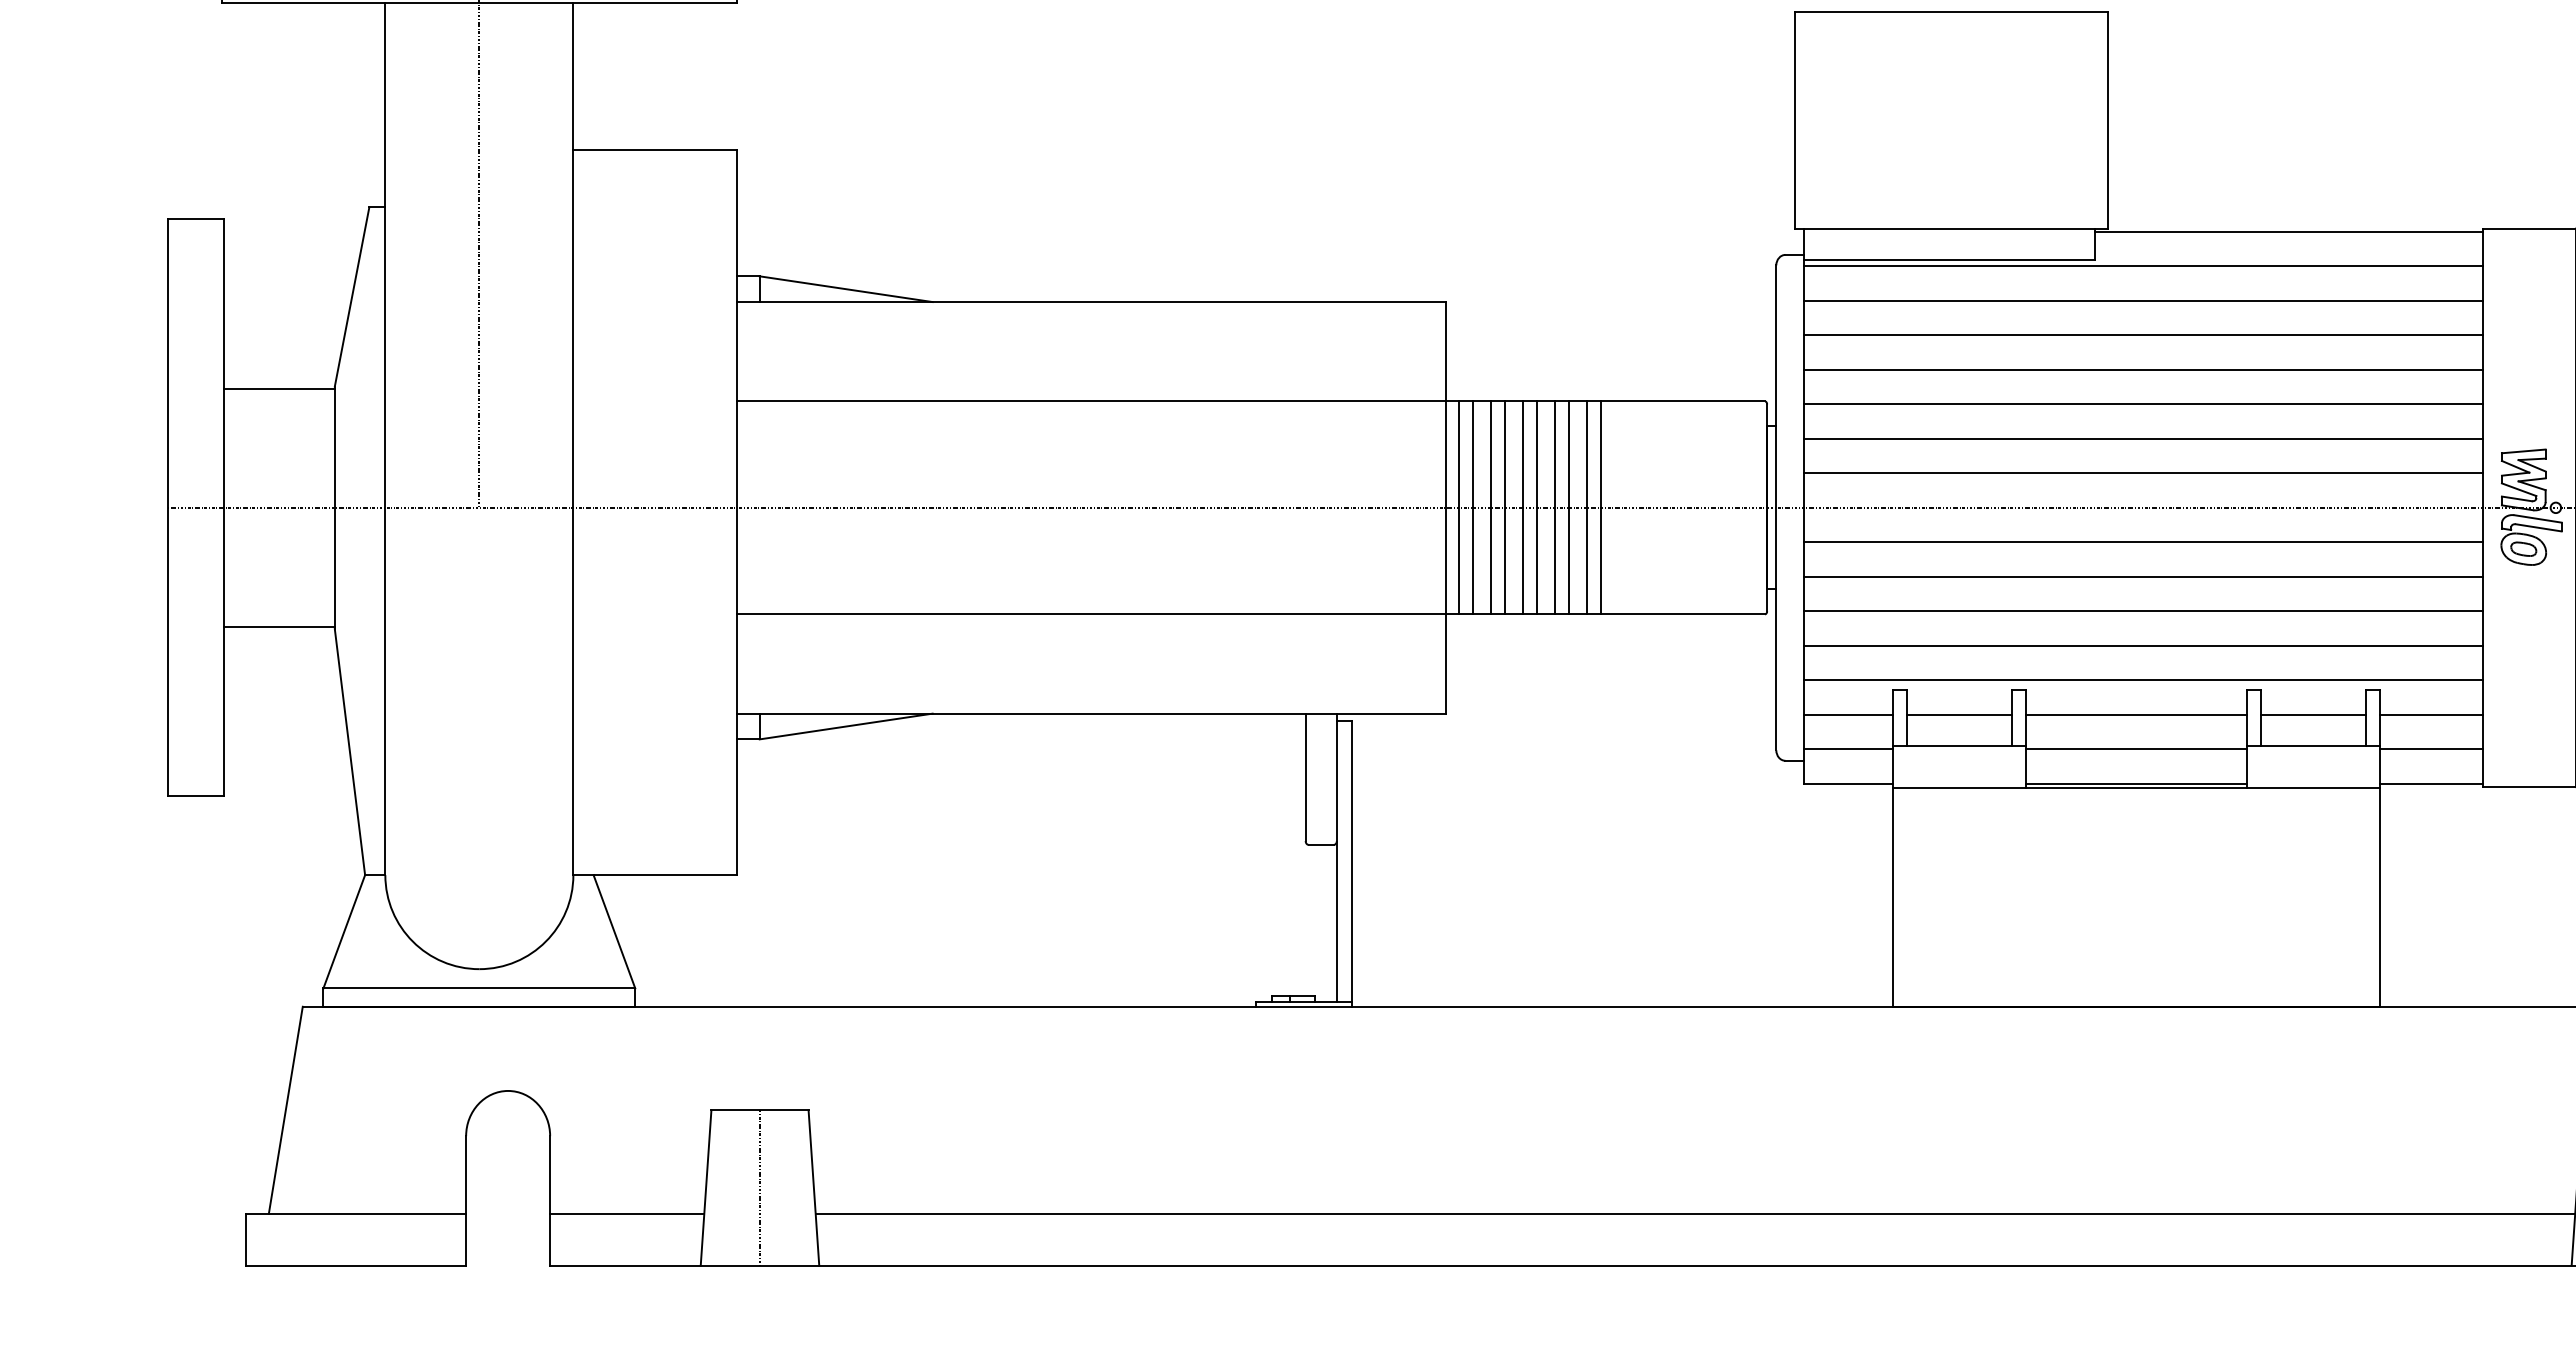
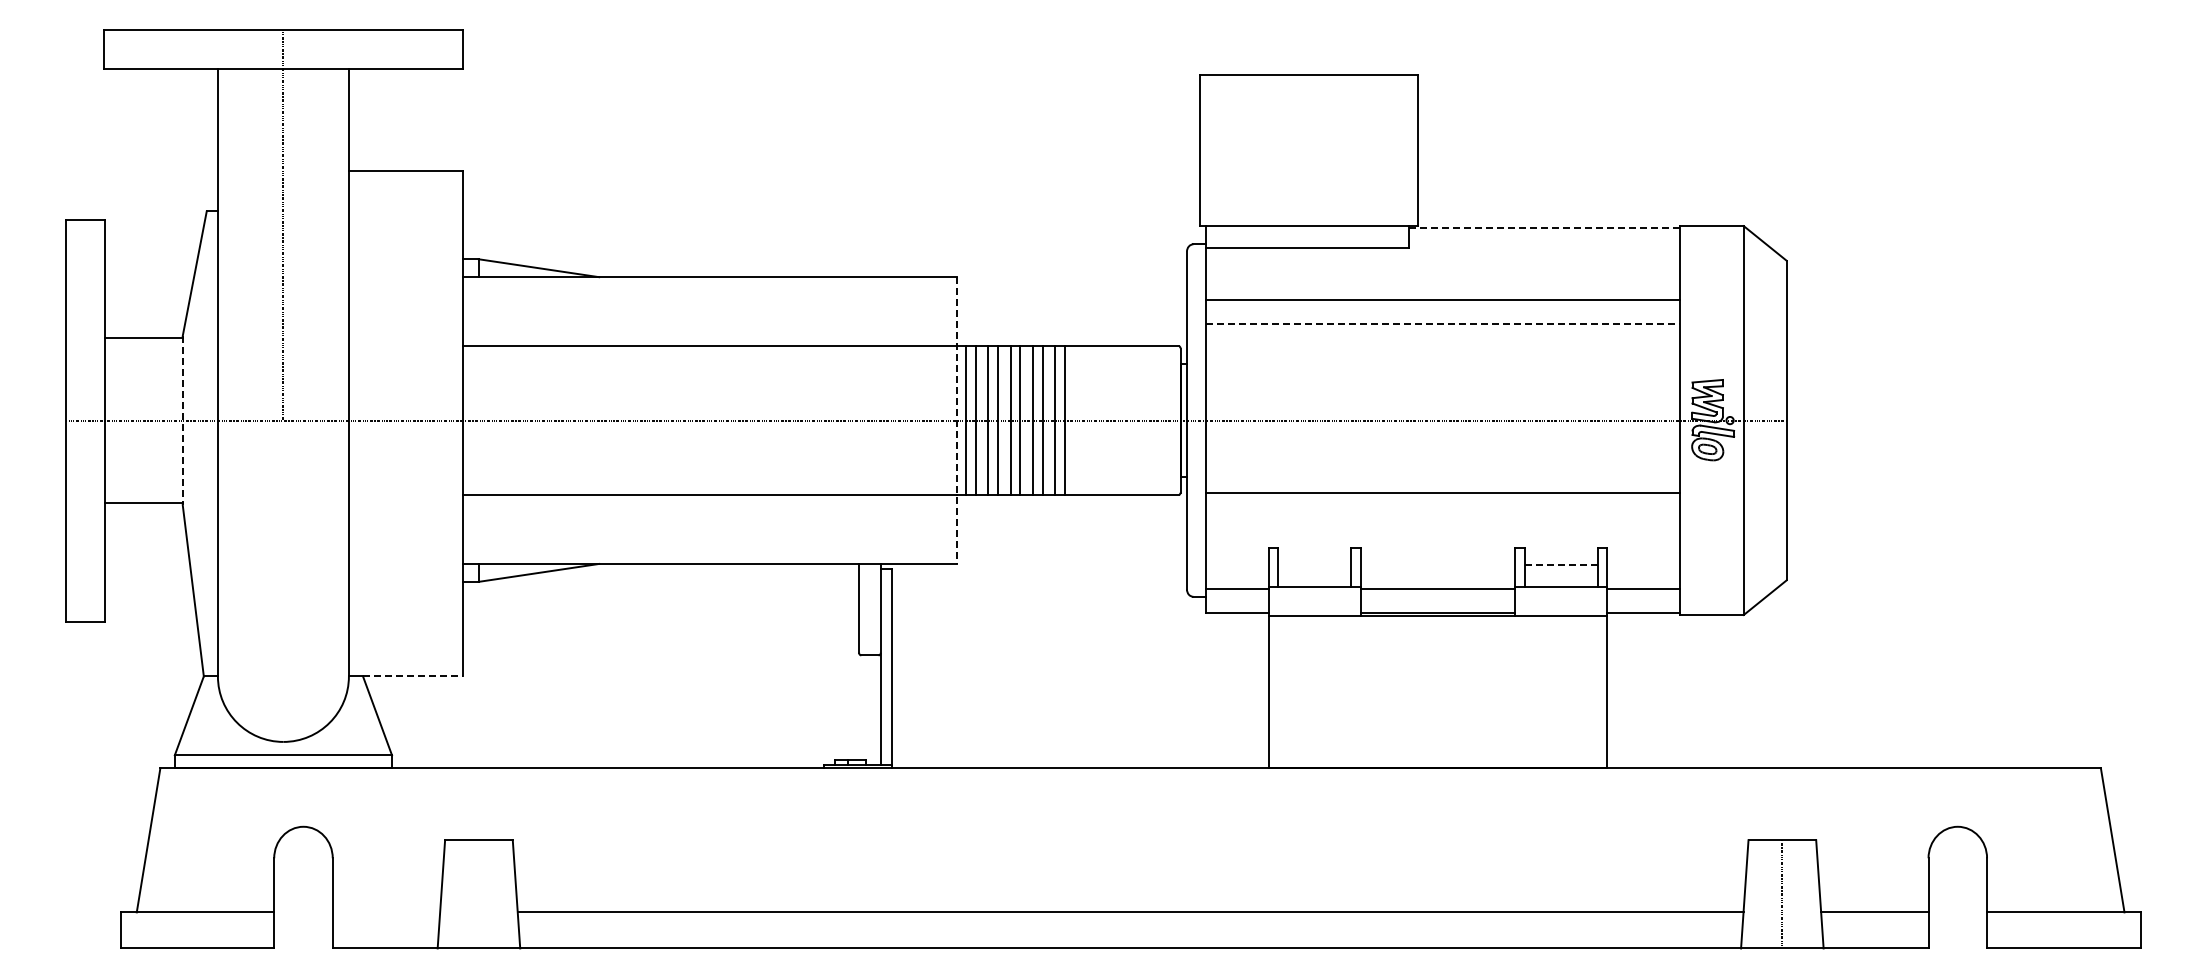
line: (2289, 232) -> (1544, 228), solid -> dashed
line: (2143, 266) -> (1442, 252), removed
line: (2143, 301) -> (1442, 276), removed
line: (2143, 369) -> (1442, 324), solid -> dashed
line: (2143, 404) -> (1442, 348), removed
line: (2143, 438) -> (1442, 372), removed
line: (2143, 473) -> (1442, 396), removed
line: (334, 507) -> (182, 420), solid -> dashed
line: (1445, 509) -> (956, 421), solid -> dashed
line: (2143, 542) -> (1442, 444), removed
line: (2143, 576) -> (1442, 468), removed
line: (2143, 645) -> (1442, 516), removed
line: (2143, 680) -> (1442, 540), removed
line: (1848, 714) -> (1237, 564), removed
line: (1959, 714) -> (1314, 564), removed
line: (2135, 714) -> (1437, 564), removed
line: (2313, 714) -> (1561, 564), solid -> dashed
line: (2431, 714) -> (1643, 564), removed
line: (664, 875) -> (412, 676), solid -> dashed
line: (759, 1188) -> (478, 894), removed
line: (627, 1213) -> (386, 912), removed

